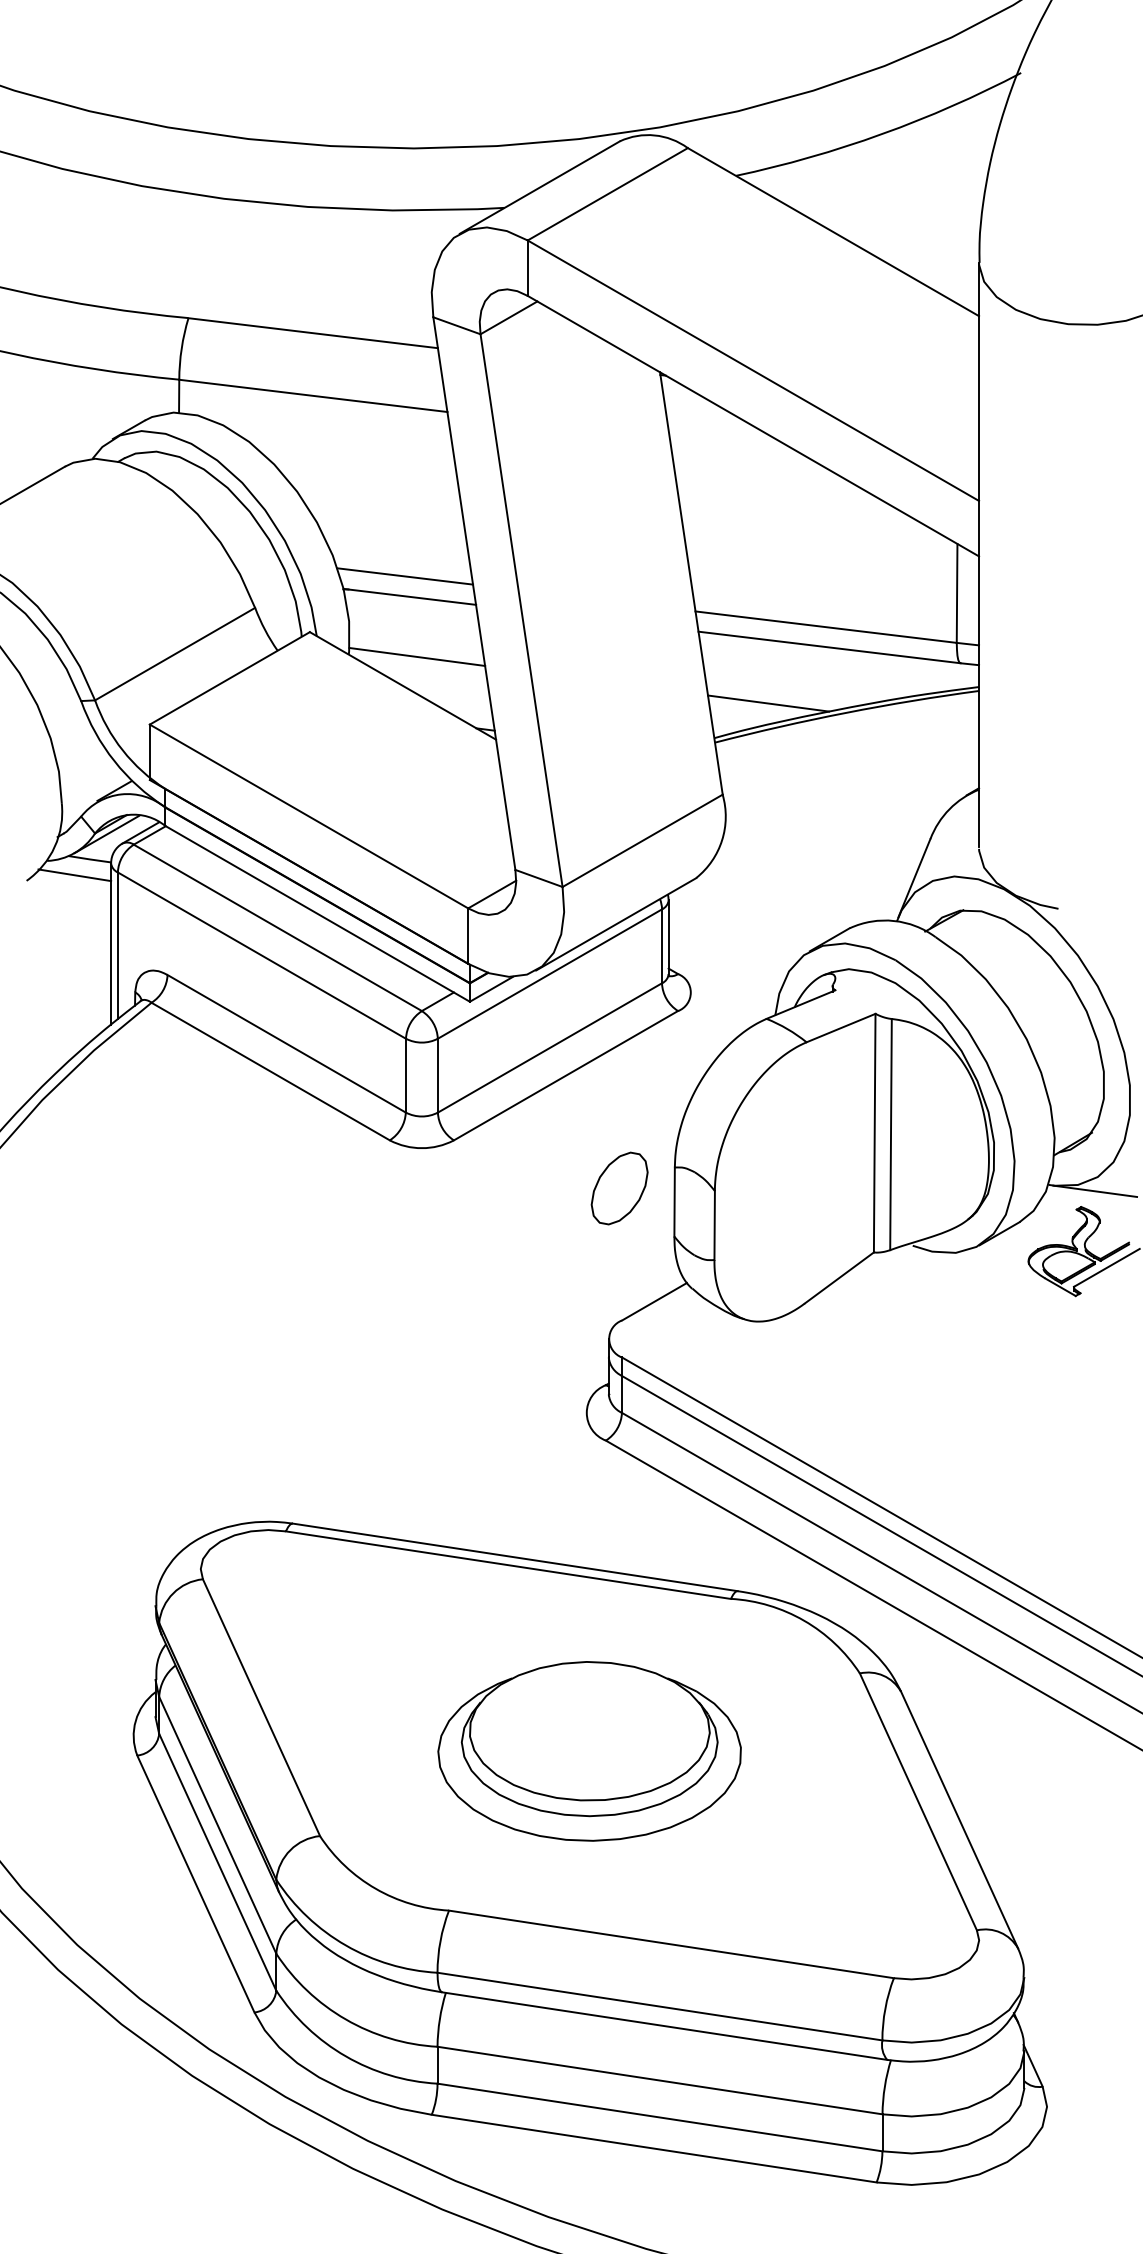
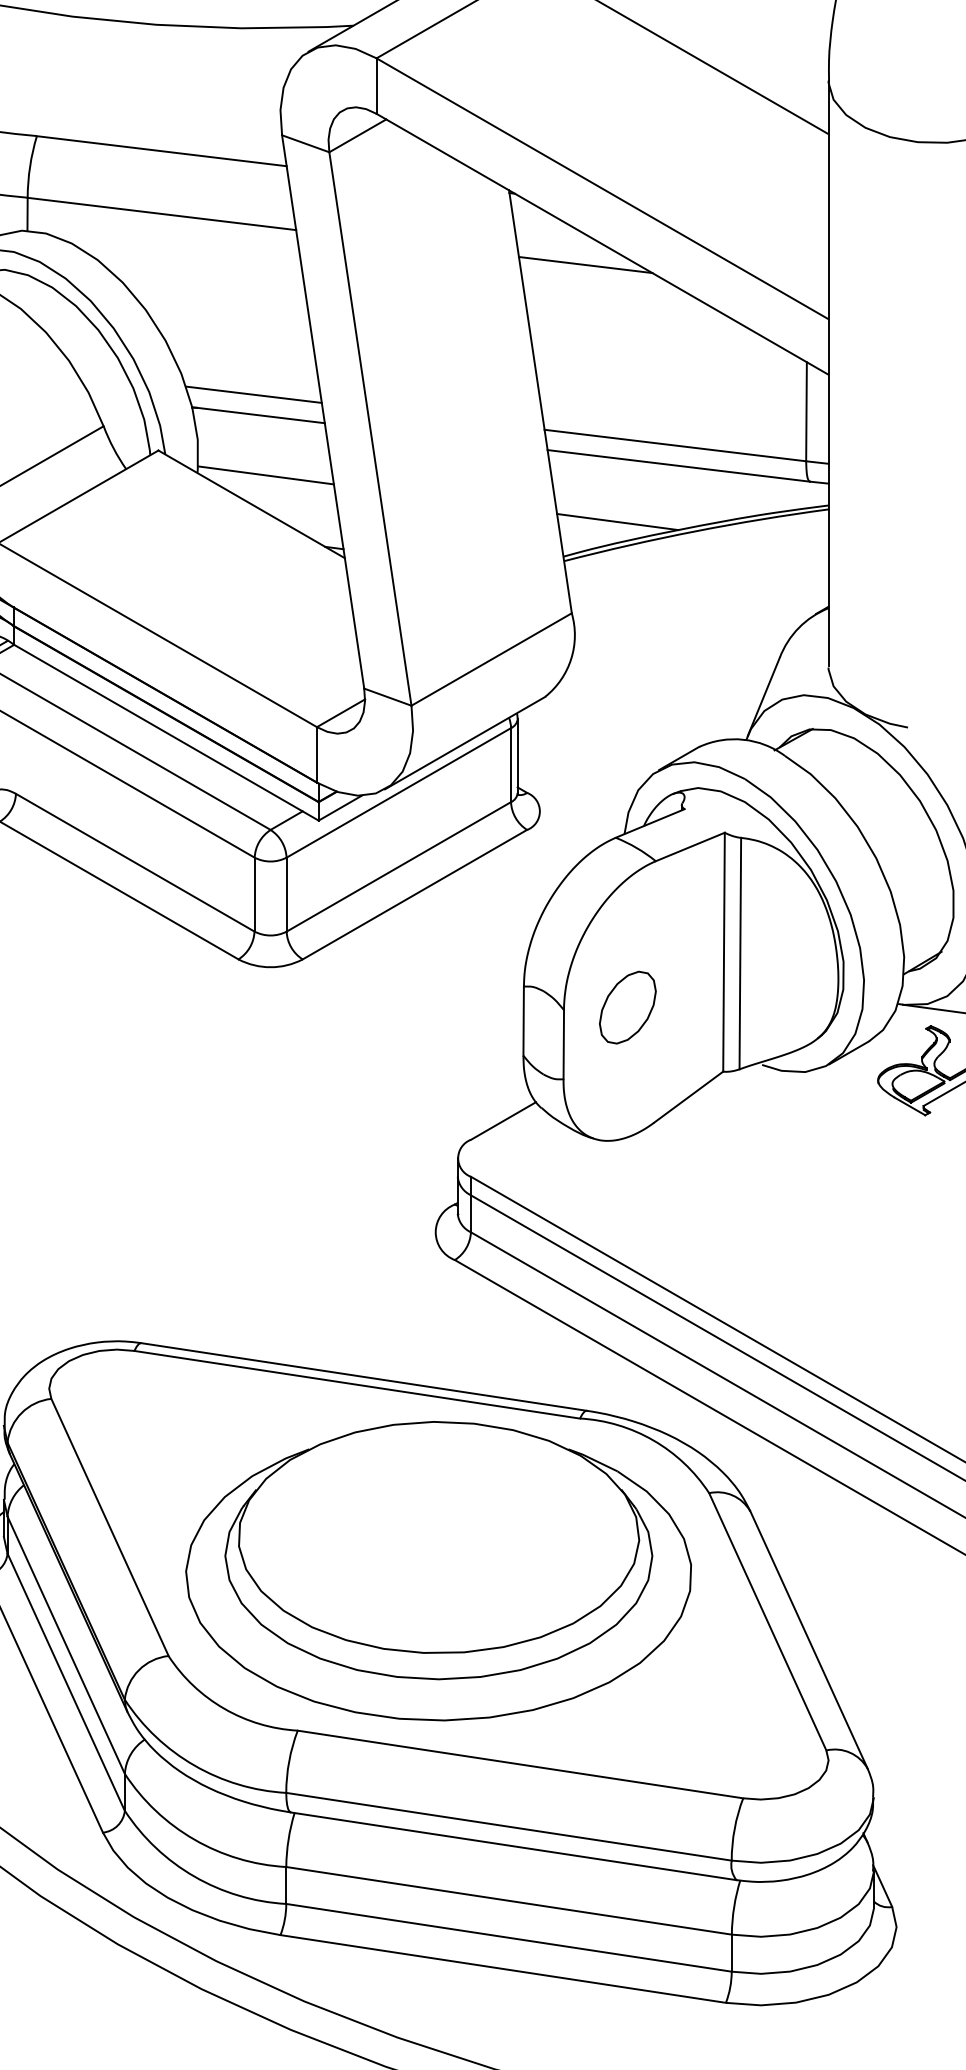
line: (736, 446) -> (585, 264), added
part: (619, 1188) -> (627, 1007), moved
part: (589, 1751) -> (438, 1571), size x1.67

